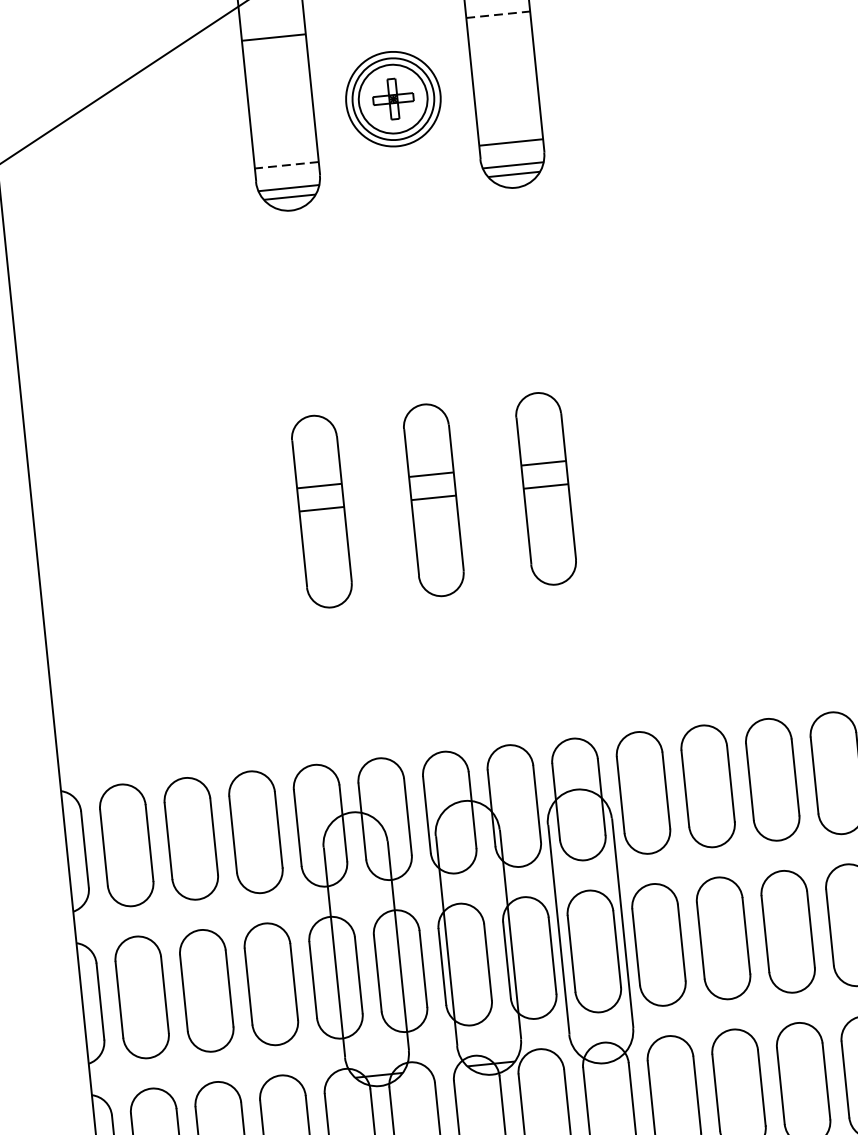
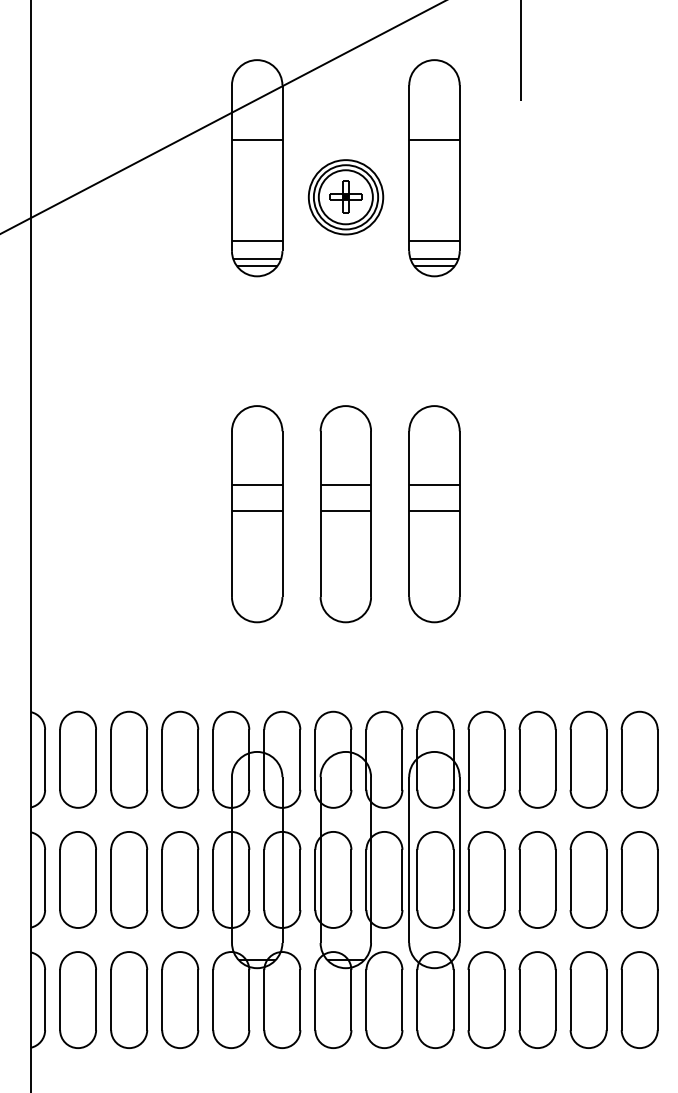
line: (499, 14) -> (435, 139), dashed -> solid
line: (285, 165) -> (256, 240), dashed -> solid
part: (546, 489) -> (434, 514), size x1.43
part: (433, 500) -> (345, 514), size x1.43
part: (322, 511) -> (257, 514), size x1.43

